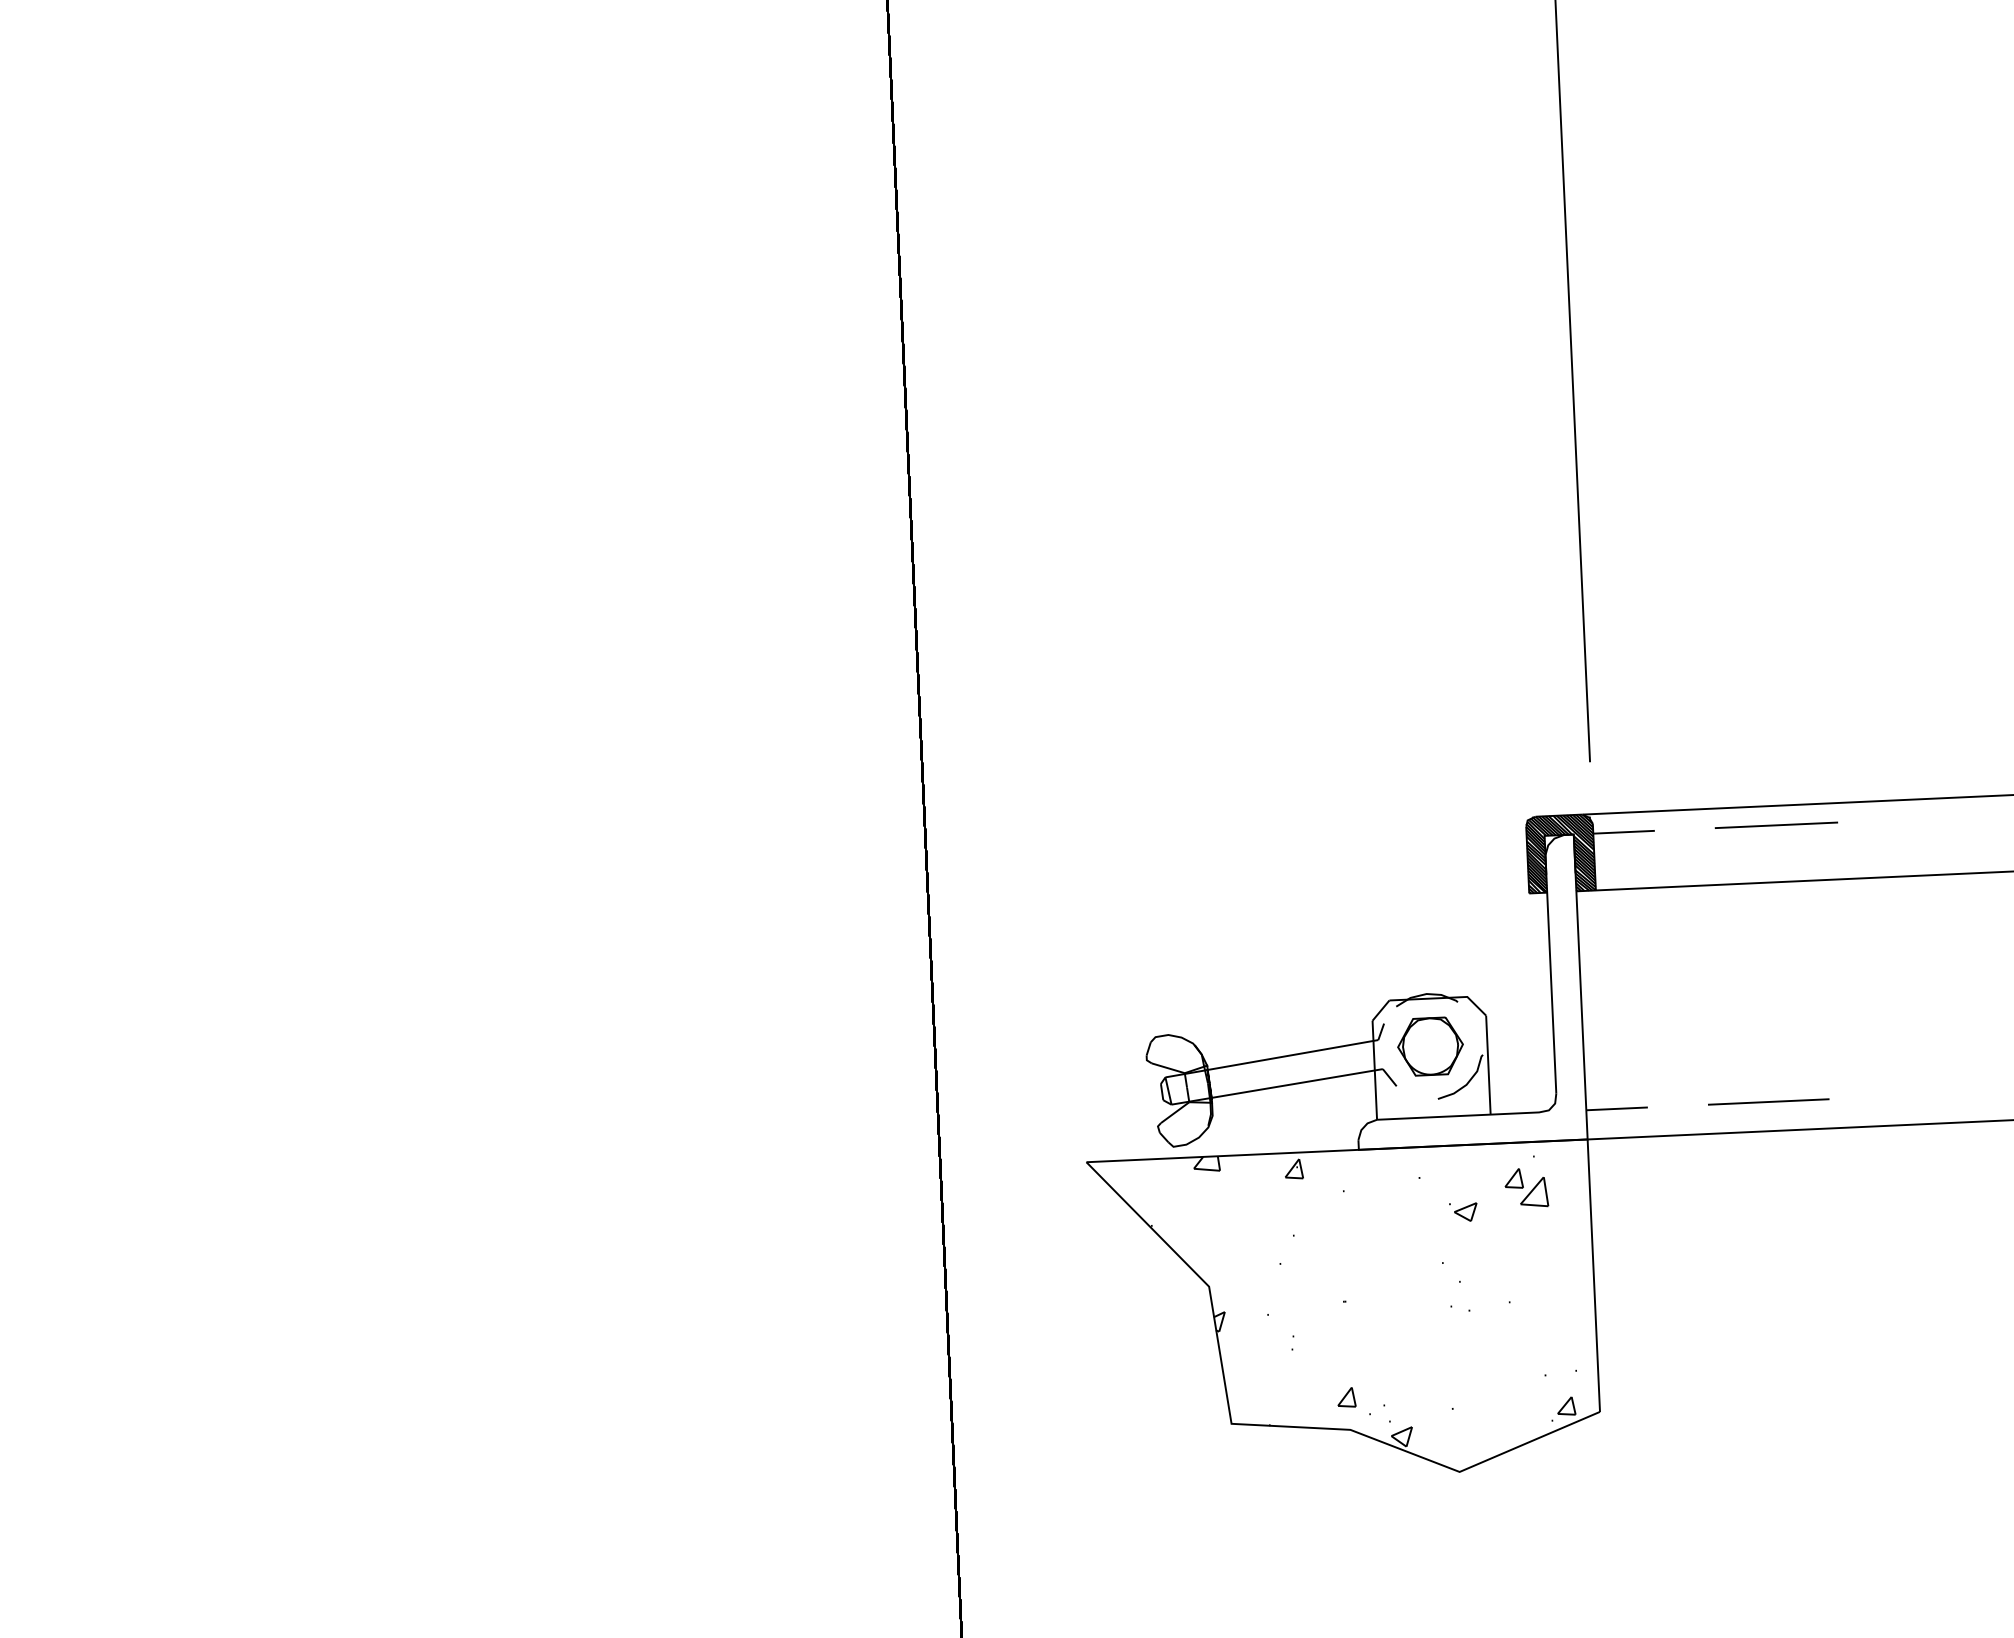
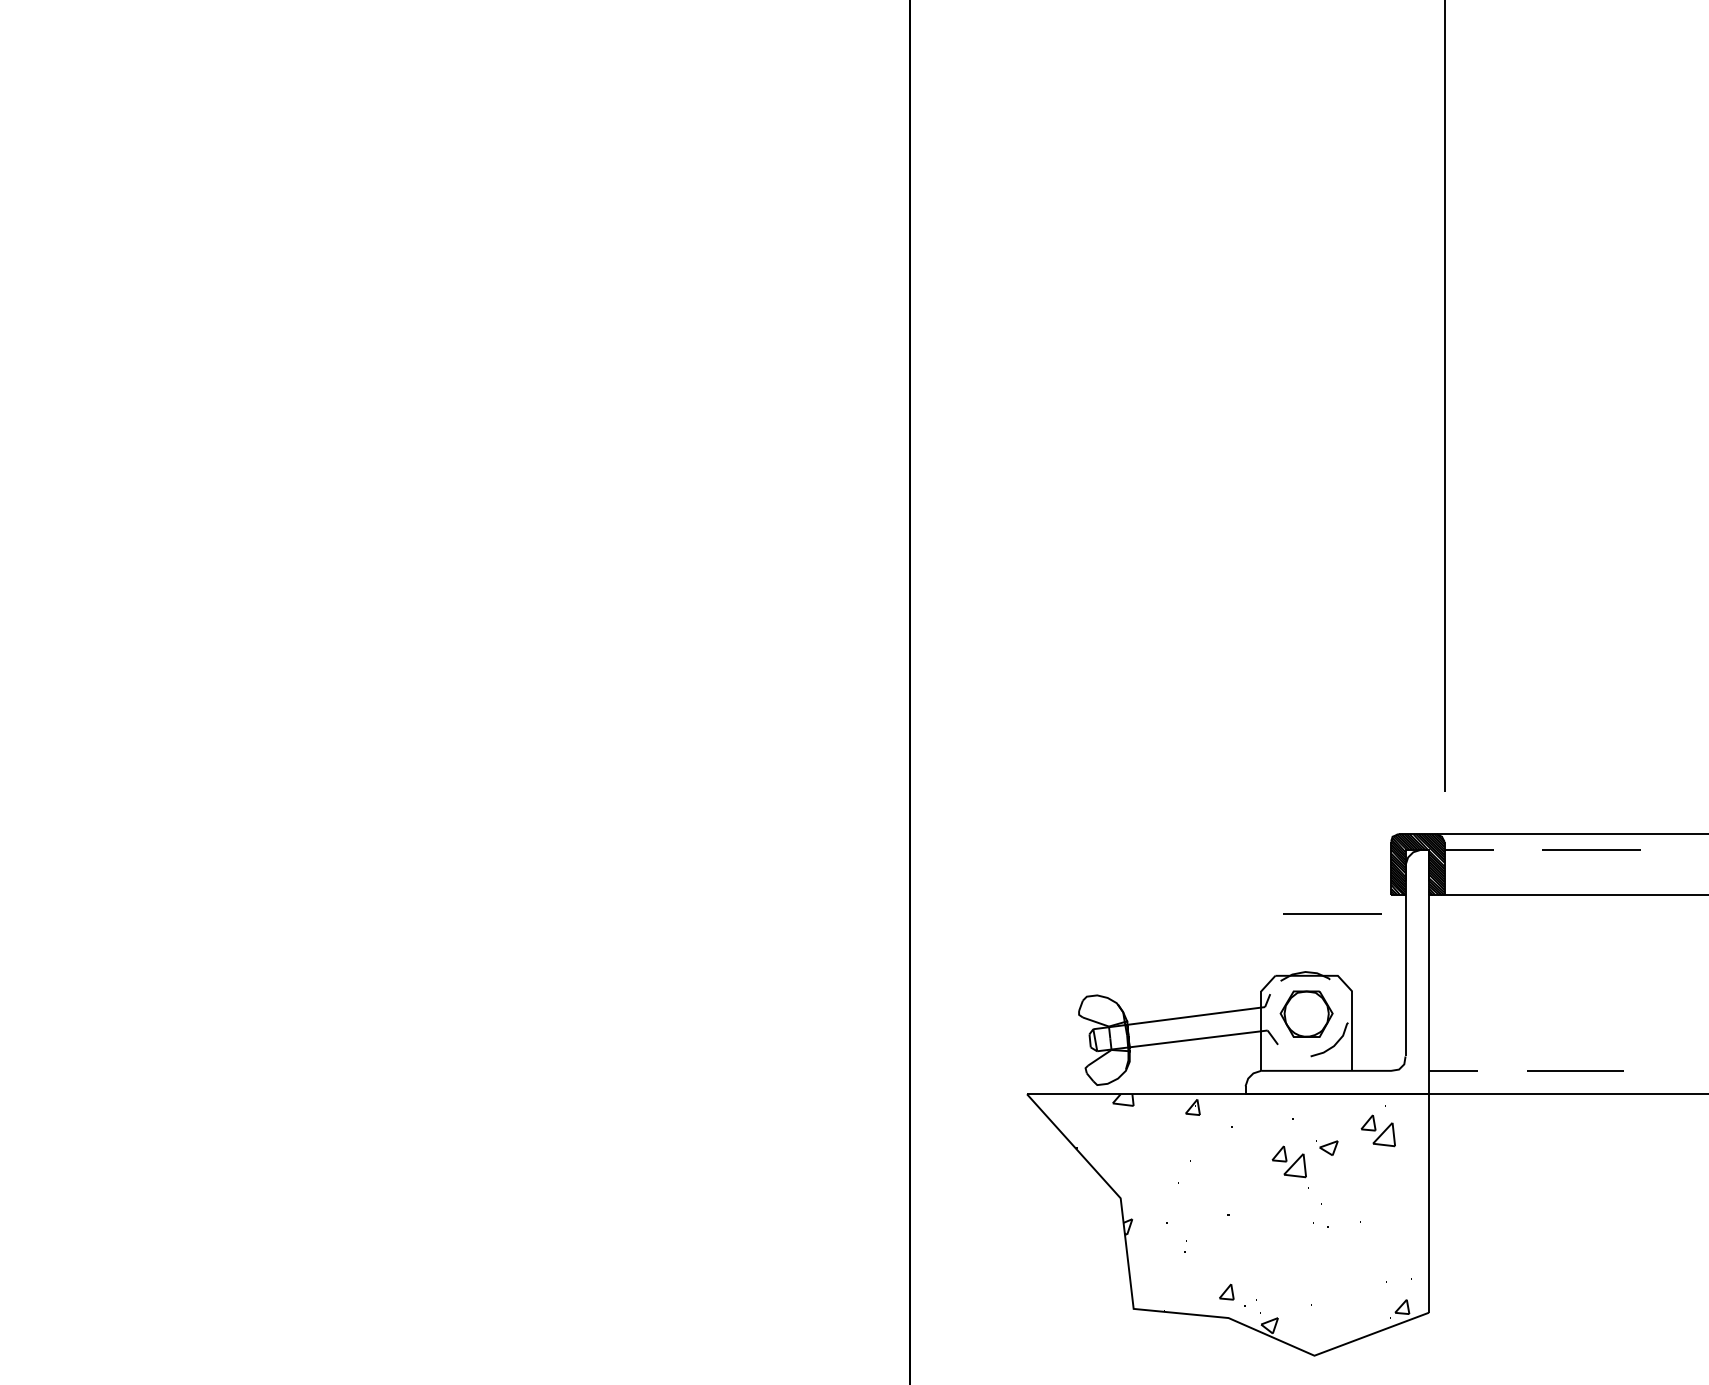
line: (1457, 919) -> (1332, 913), added
part: (1416, 1231) -> (1288, 1161), added

